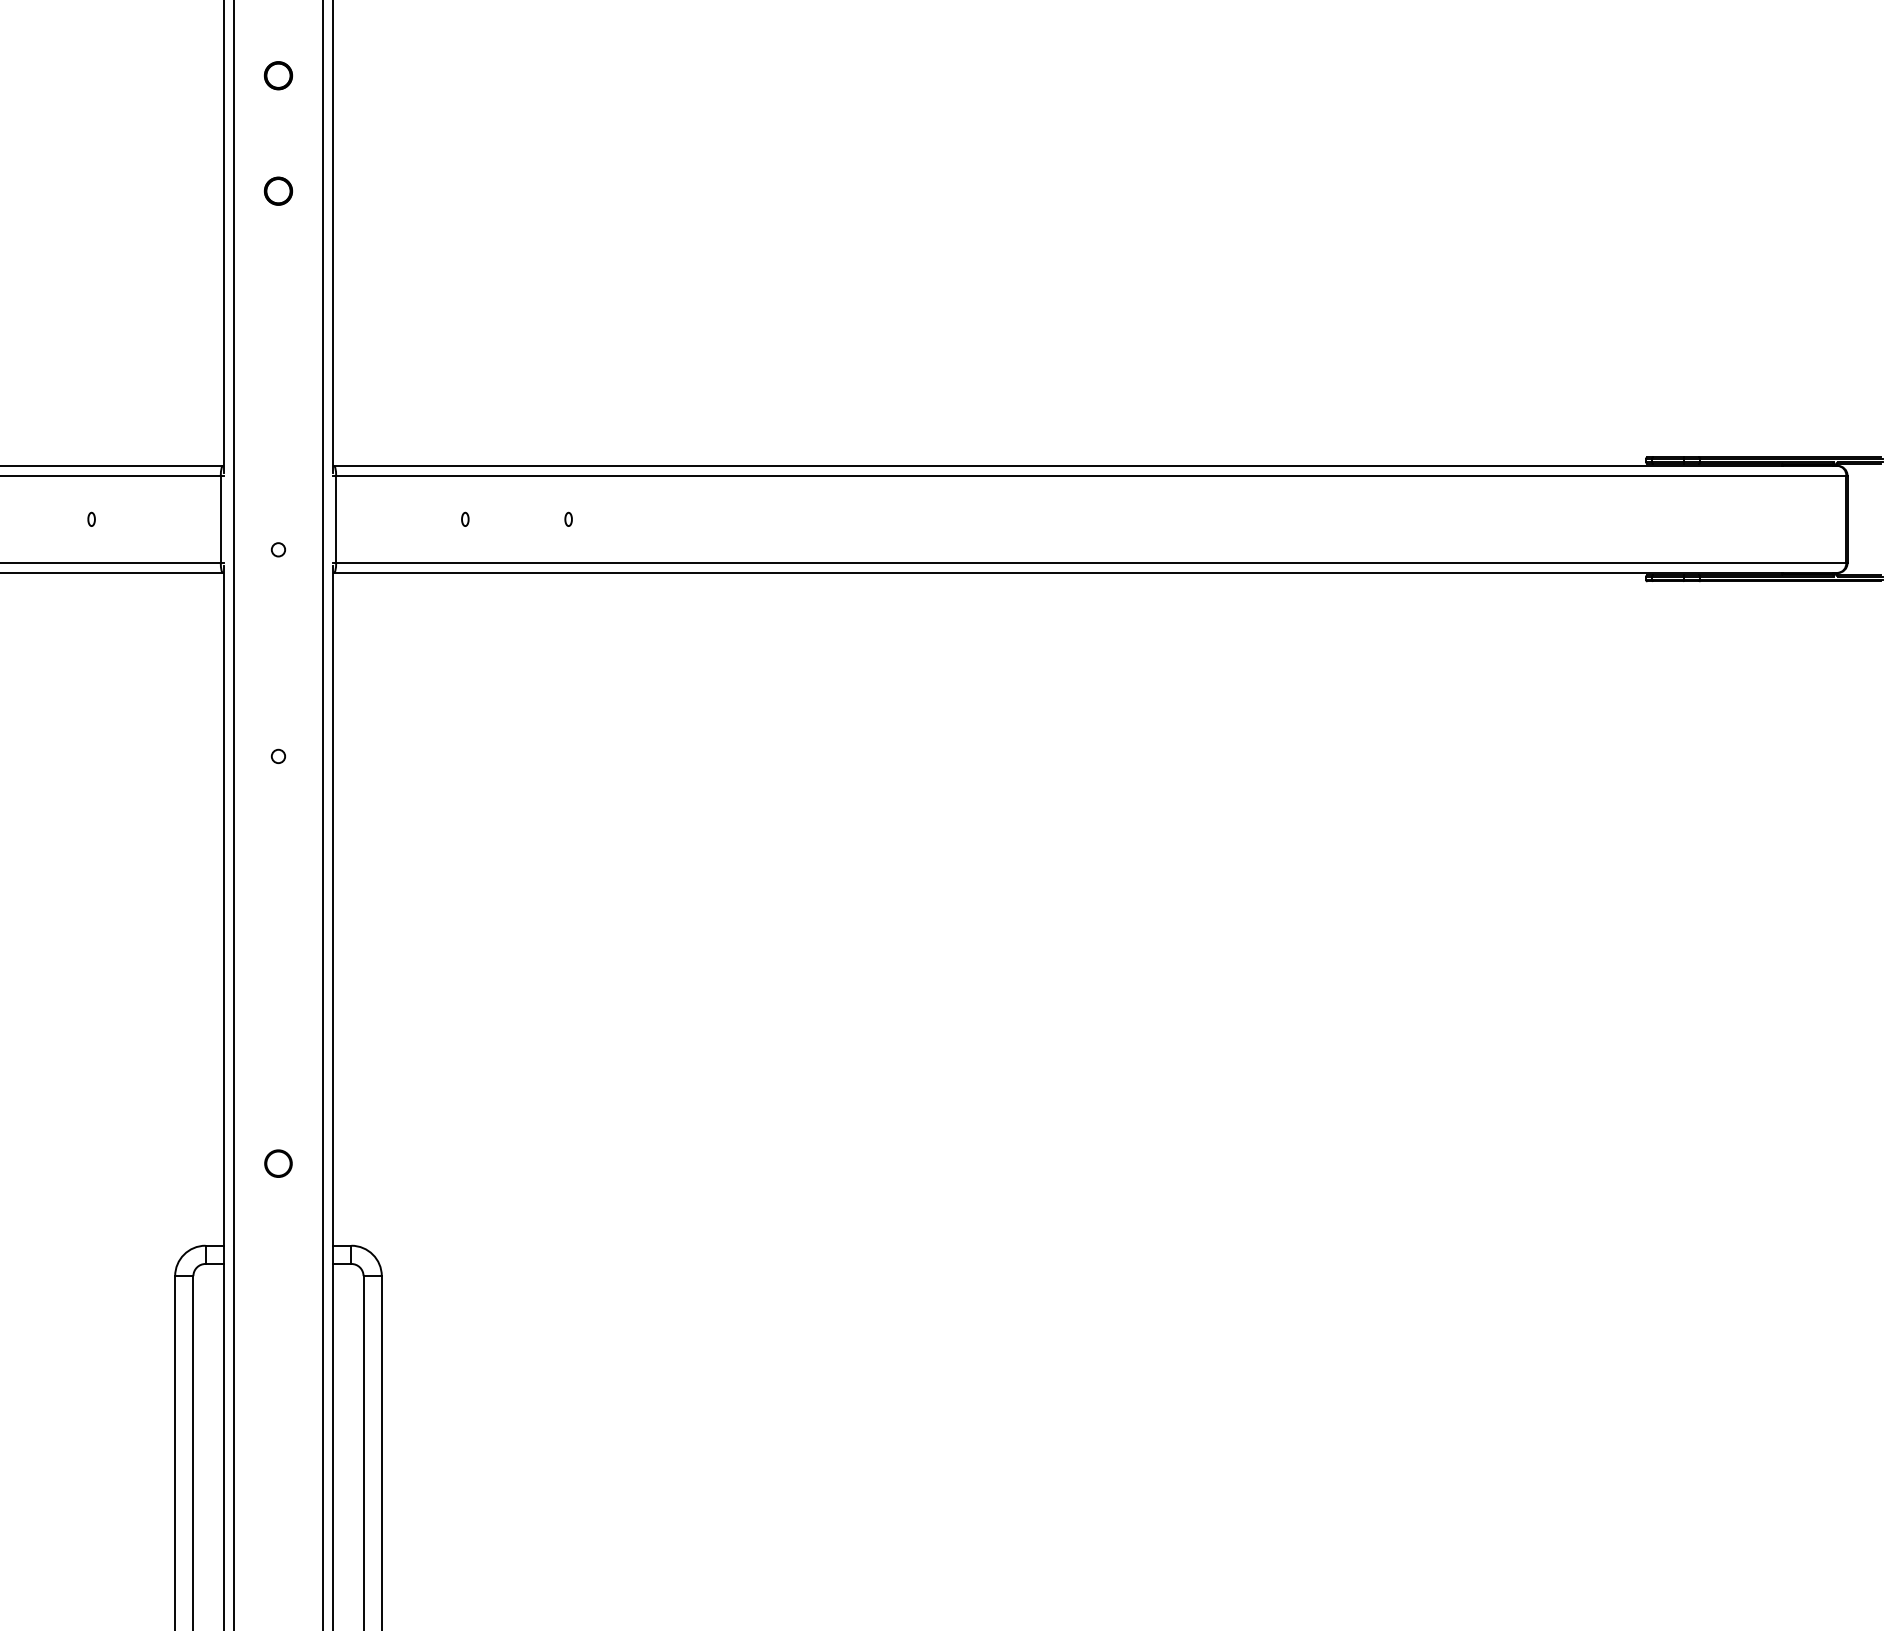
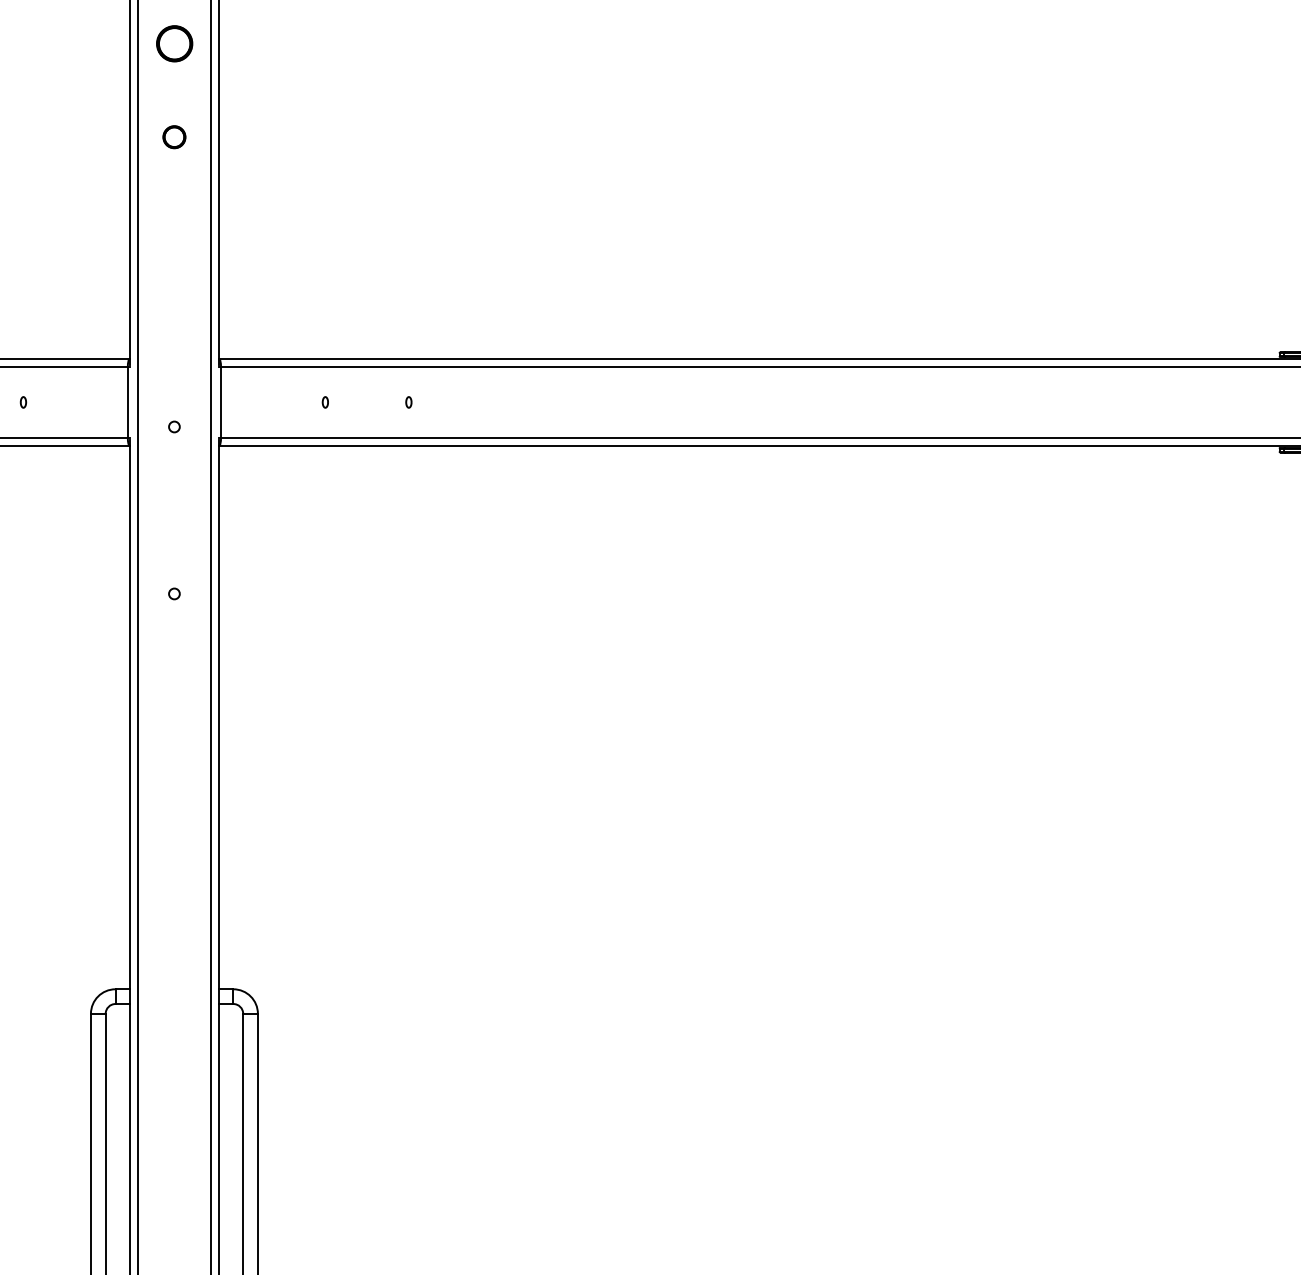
part: (277, 75) -> (173, 43), size x1.6
circle: (278, 1163) -> (174, 922), removed

